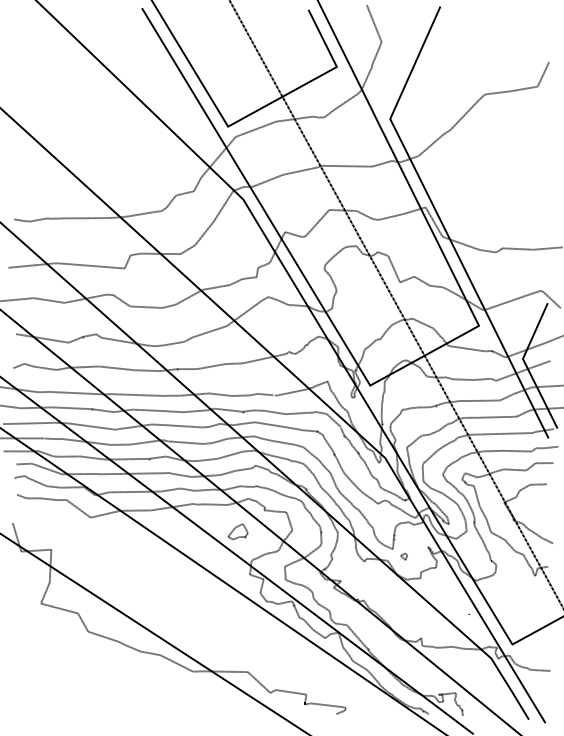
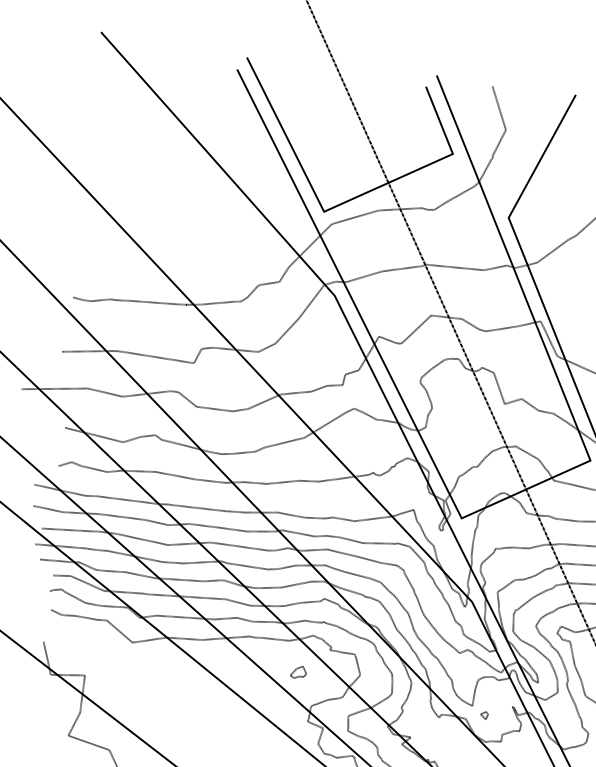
part: (238, 531) -> (298, 671), size x0.7

